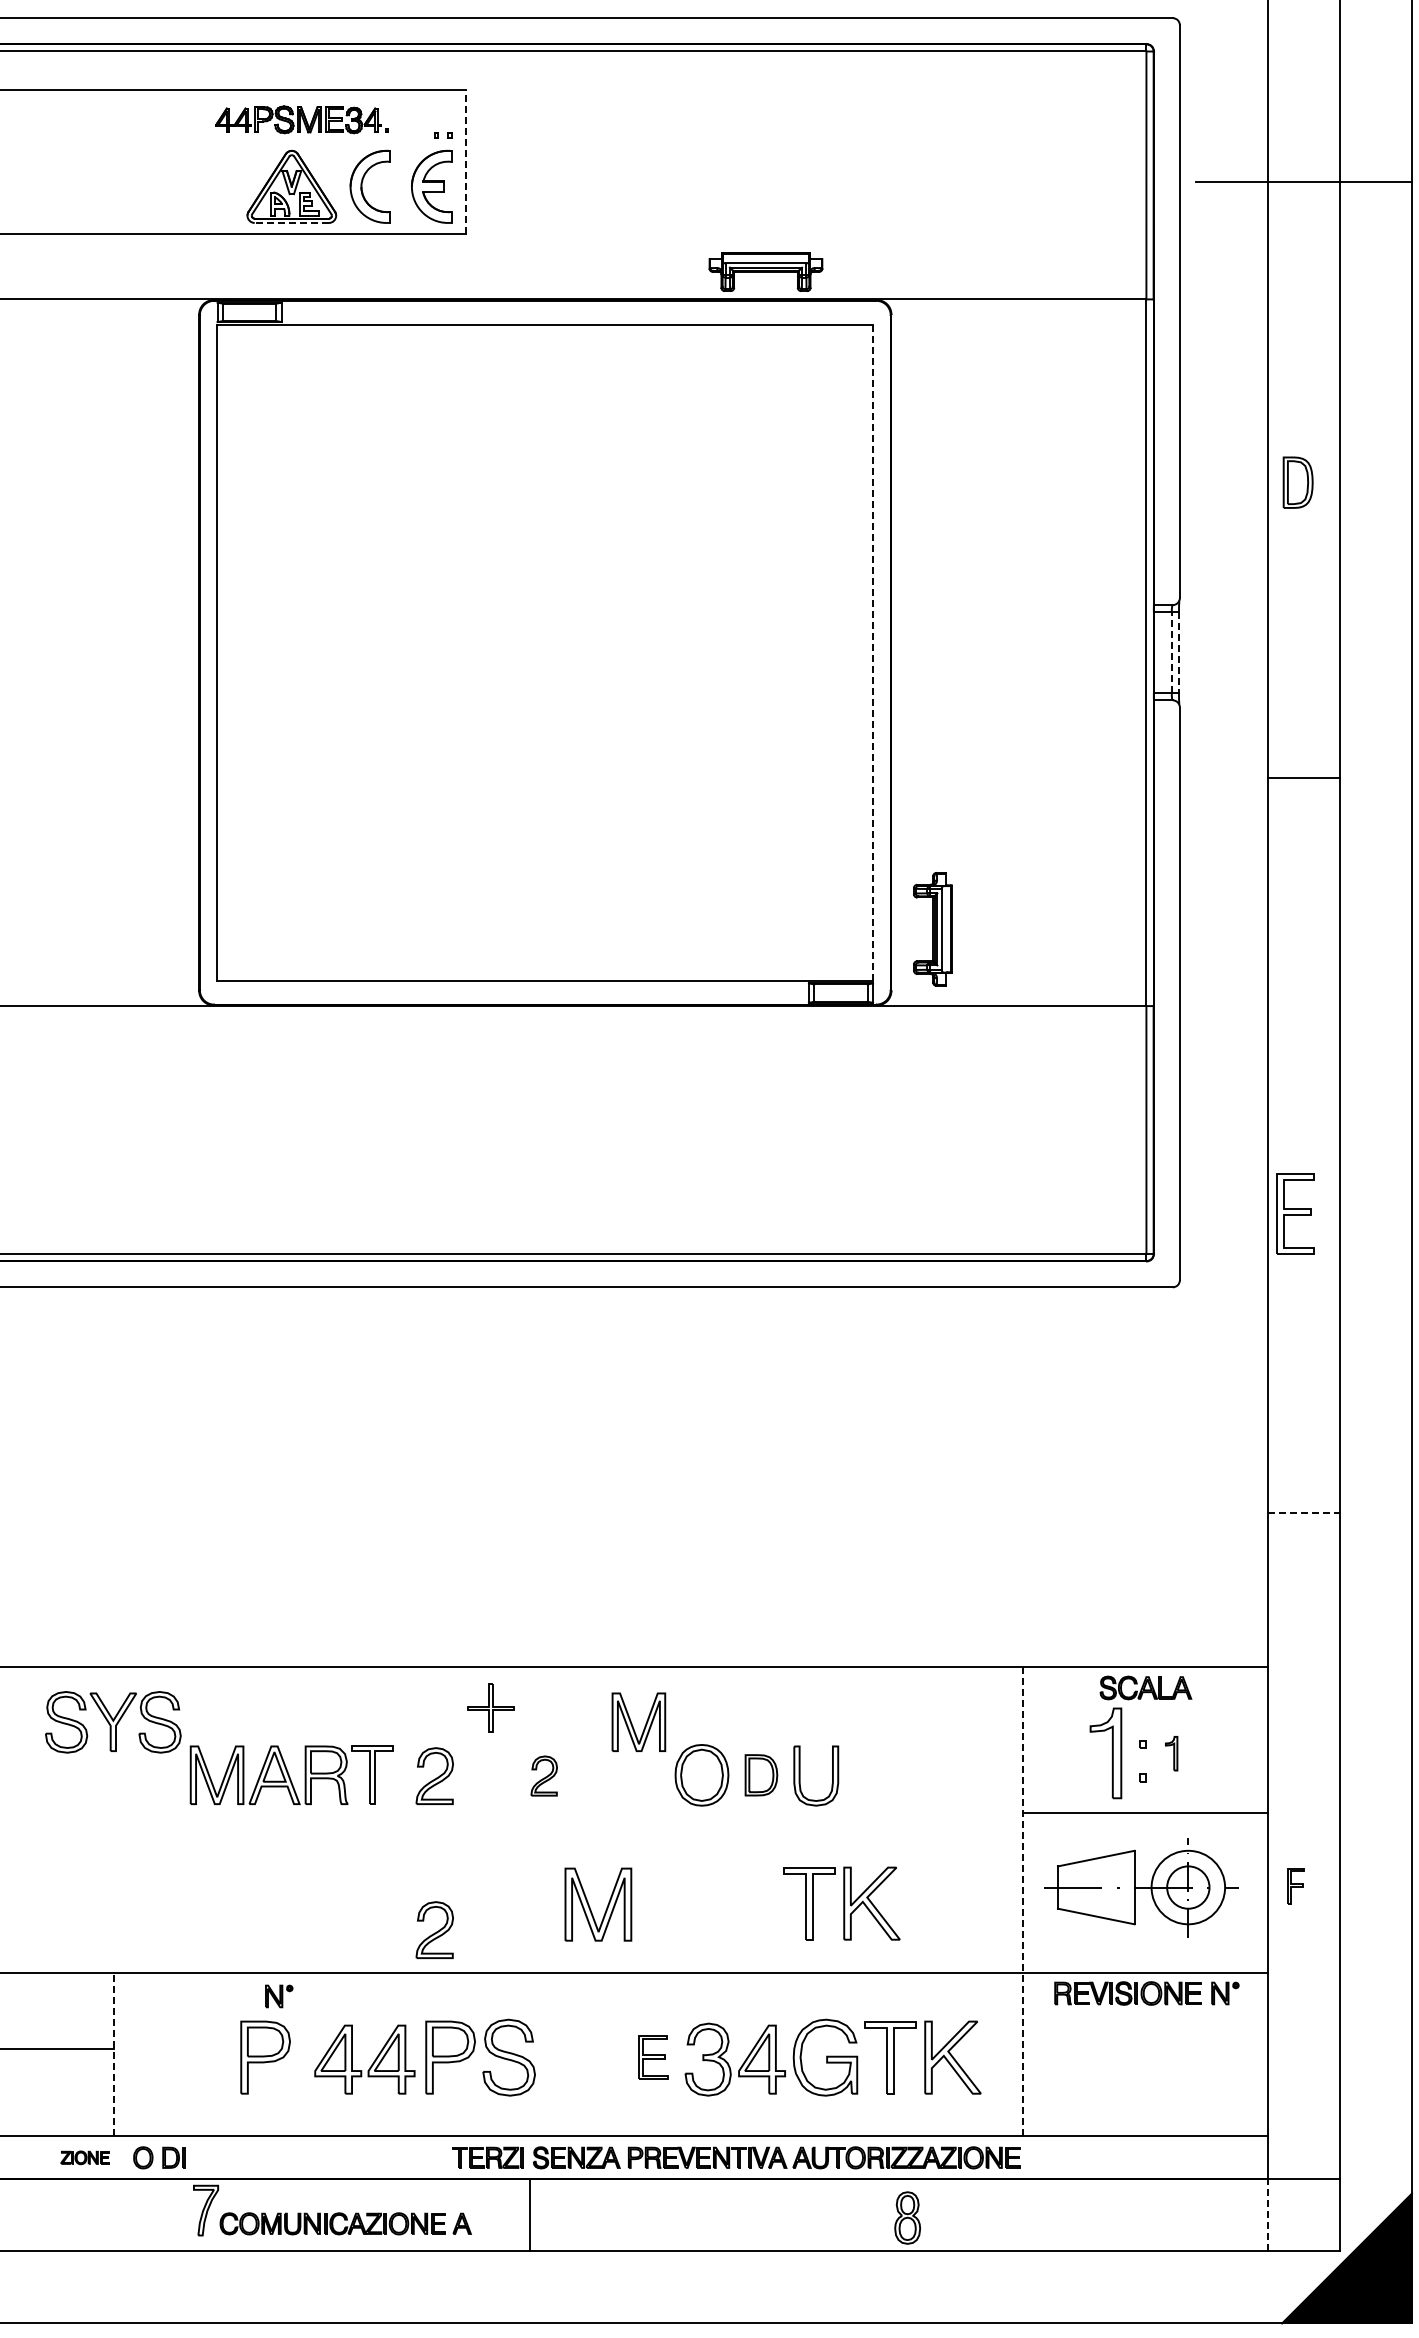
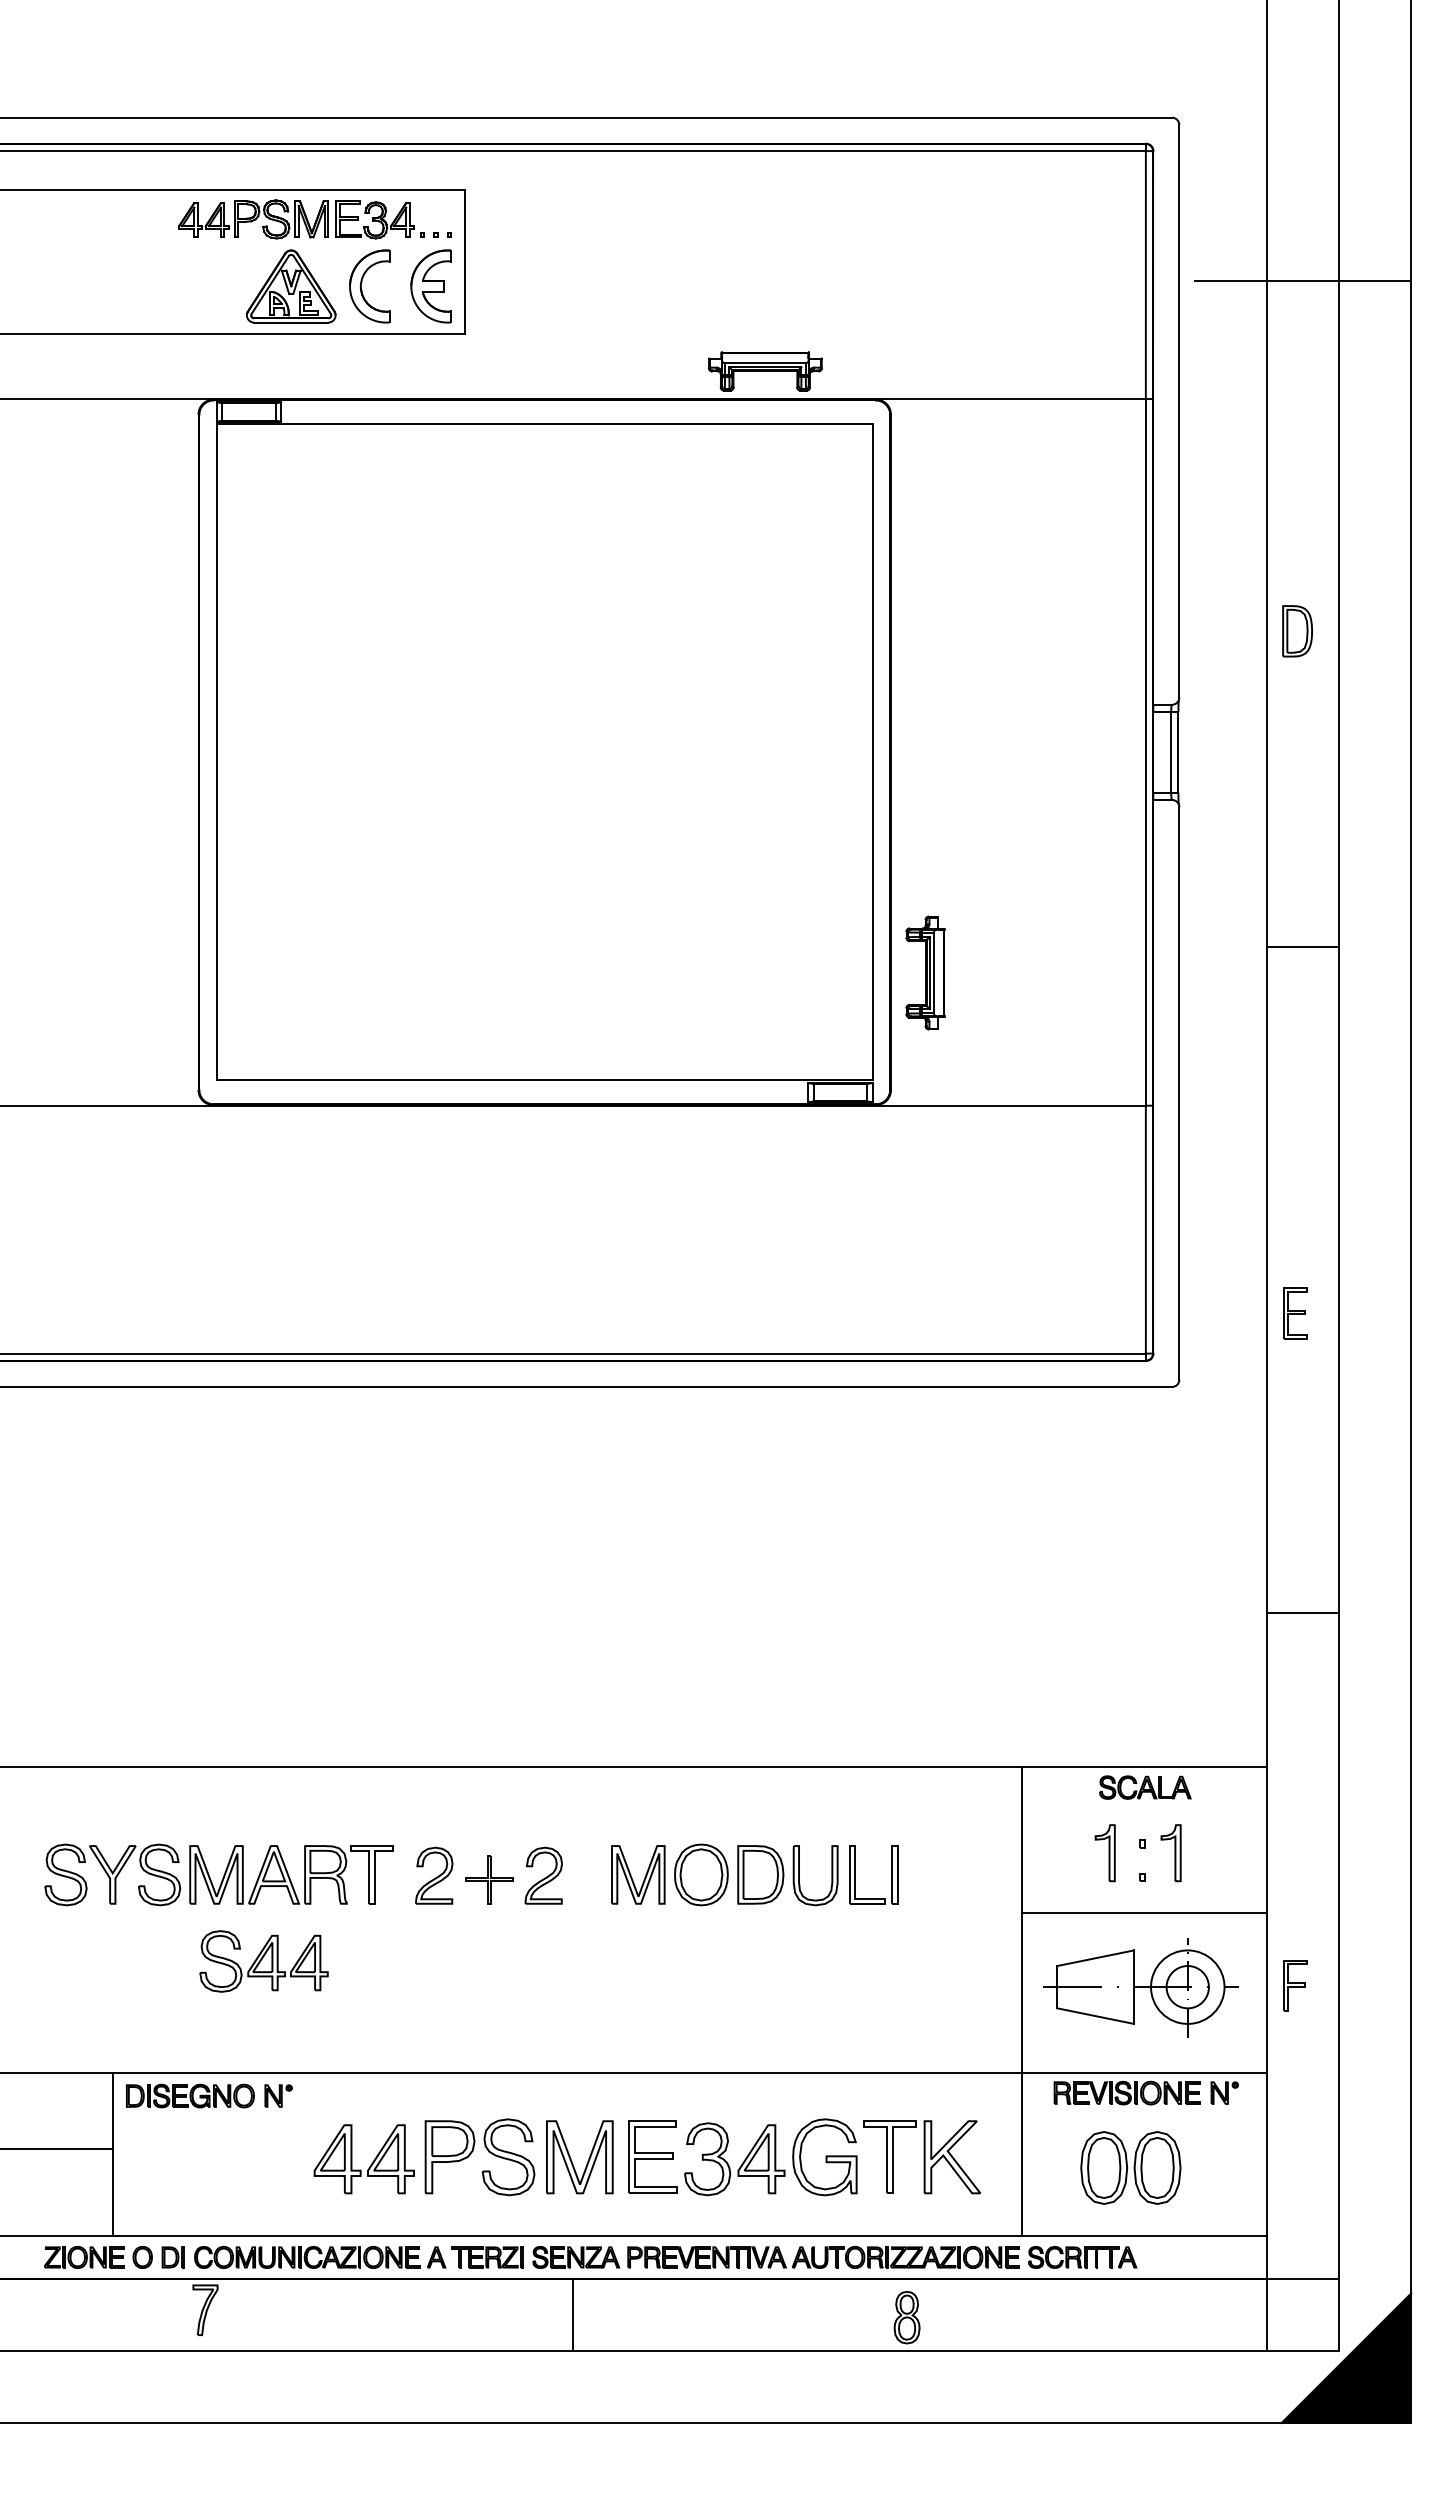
part: (302, 119) -> (301, 219), size x1.43
line: (466, 161) -> (465, 261), dashed -> solid
line: (291, 222) -> (290, 322), dashed -> solid
part: (1298, 482) -> (1297, 631), moved
line: (873, 651) -> (872, 751), dashed -> solid
line: (1172, 651) -> (1171, 751), dashed -> solid
line: (1179, 652) -> (1178, 752), dashed -> solid
line: (1304, 777) -> (1303, 947), moved
part: (933, 928) -> (925, 972), moved
part: (1296, 1213) -> (1295, 1313), size x0.62
line: (1304, 1512) -> (1303, 1612), dashed -> solid
part: (491, 1707) -> (489, 1879), moved
part: (113, 1721) -> (112, 1874), moved
part: (633, 1724) -> (632, 1877), moved
part: (1105, 1753) -> (1104, 1853), size x0.62
part: (1171, 1753) -> (1170, 1853), size x1.67
part: (761, 1774) -> (760, 1874), size x1.43
part: (856, 1774) -> (855, 1874), added
part: (544, 1775) -> (543, 1875), size x1.43
part: (264, 1861) -> (263, 1961), added
part: (1296, 1885) -> (1295, 1985), size x1.43
line: (1022, 1900) -> (1021, 2000), dashed -> solid
part: (841, 1903) -> (840, 2003), removed
part: (590, 1905) -> (571, 2158), moved
part: (435, 1929) -> (434, 2029), removed
part: (191, 1995) -> (190, 2095), added
line: (114, 2053) -> (113, 2153), dashed -> solid
part: (653, 2056) -> (652, 2156), size x1.67
part: (265, 2057) -> (264, 2157), removed
part: (1131, 2067) -> (1130, 2167), added
part: (85, 2157) -> (84, 2257), size x1.67
part: (1083, 2157) -> (1082, 2257), added
line: (530, 2214) -> (573, 2314), moved
line: (1268, 2214) -> (1267, 2314), dashed -> solid
part: (346, 2223) -> (320, 2257), moved

